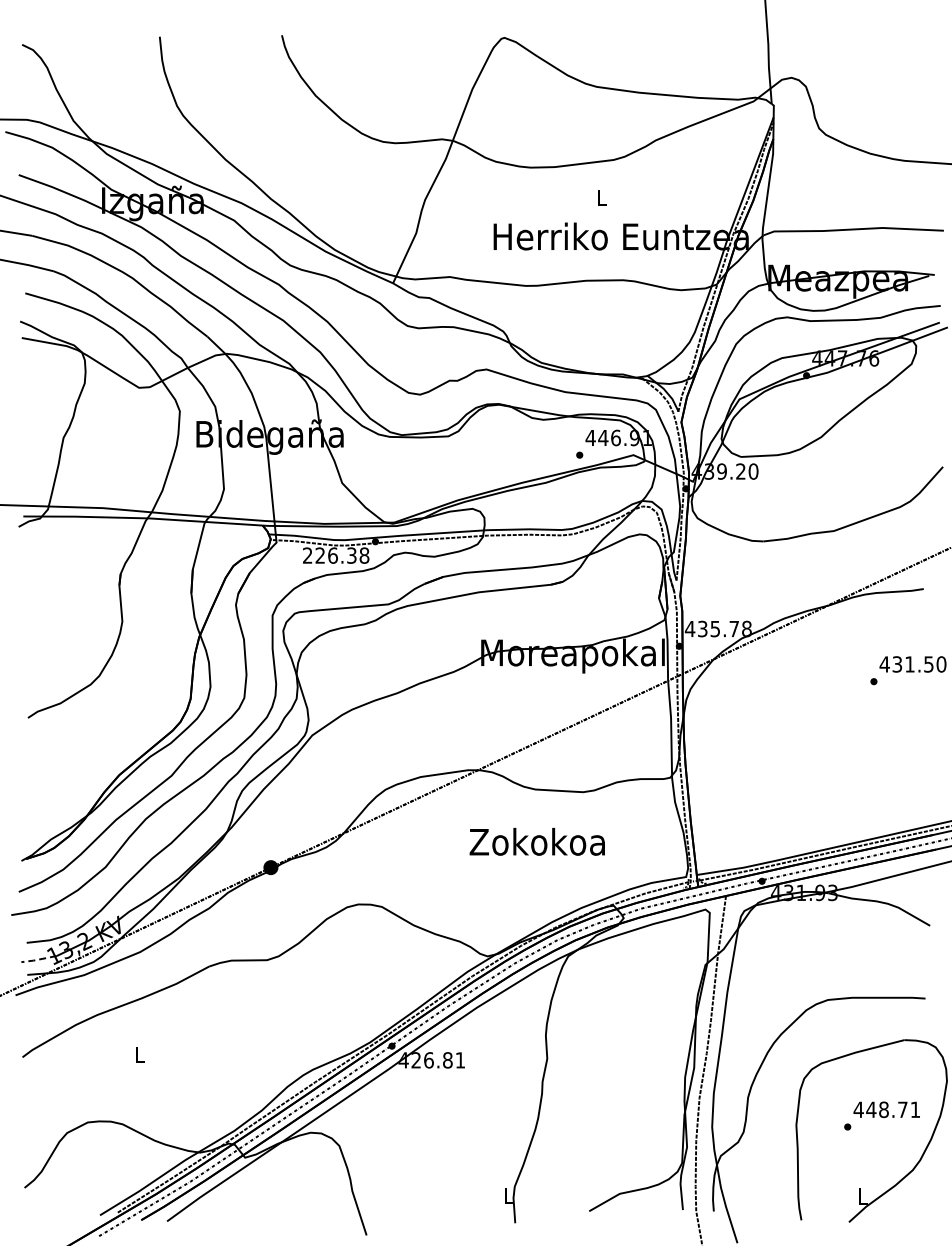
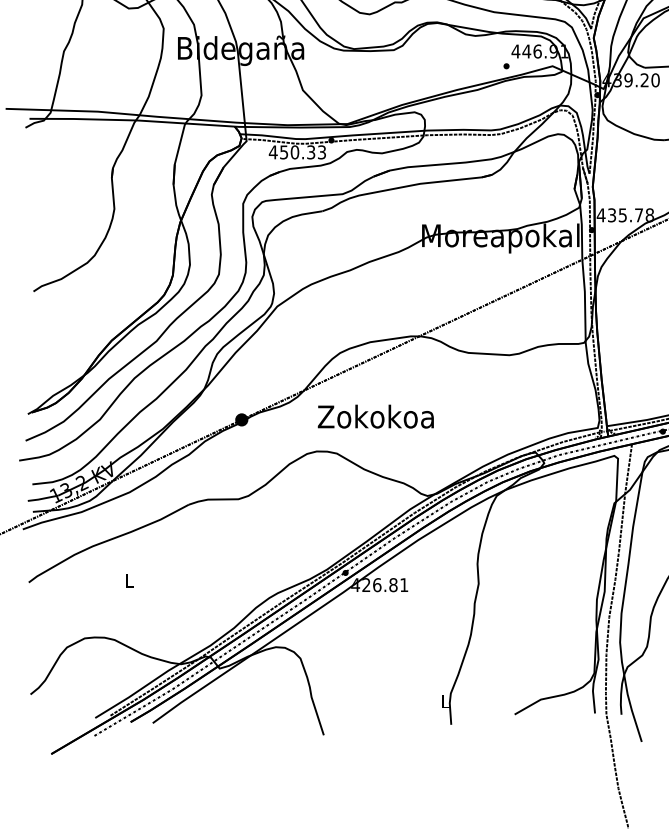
text: (335, 555) -> (297, 152), 226.38 -> 450.33
text: (536, 841) -> (375, 416), moved
line: (38, 959) -> (42, 498), dashed -> solid

